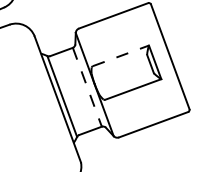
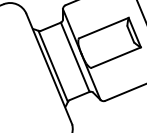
line: (120, 55) -> (103, 27), dashed -> solid
line: (87, 87) -> (75, 57), dashed -> solid

